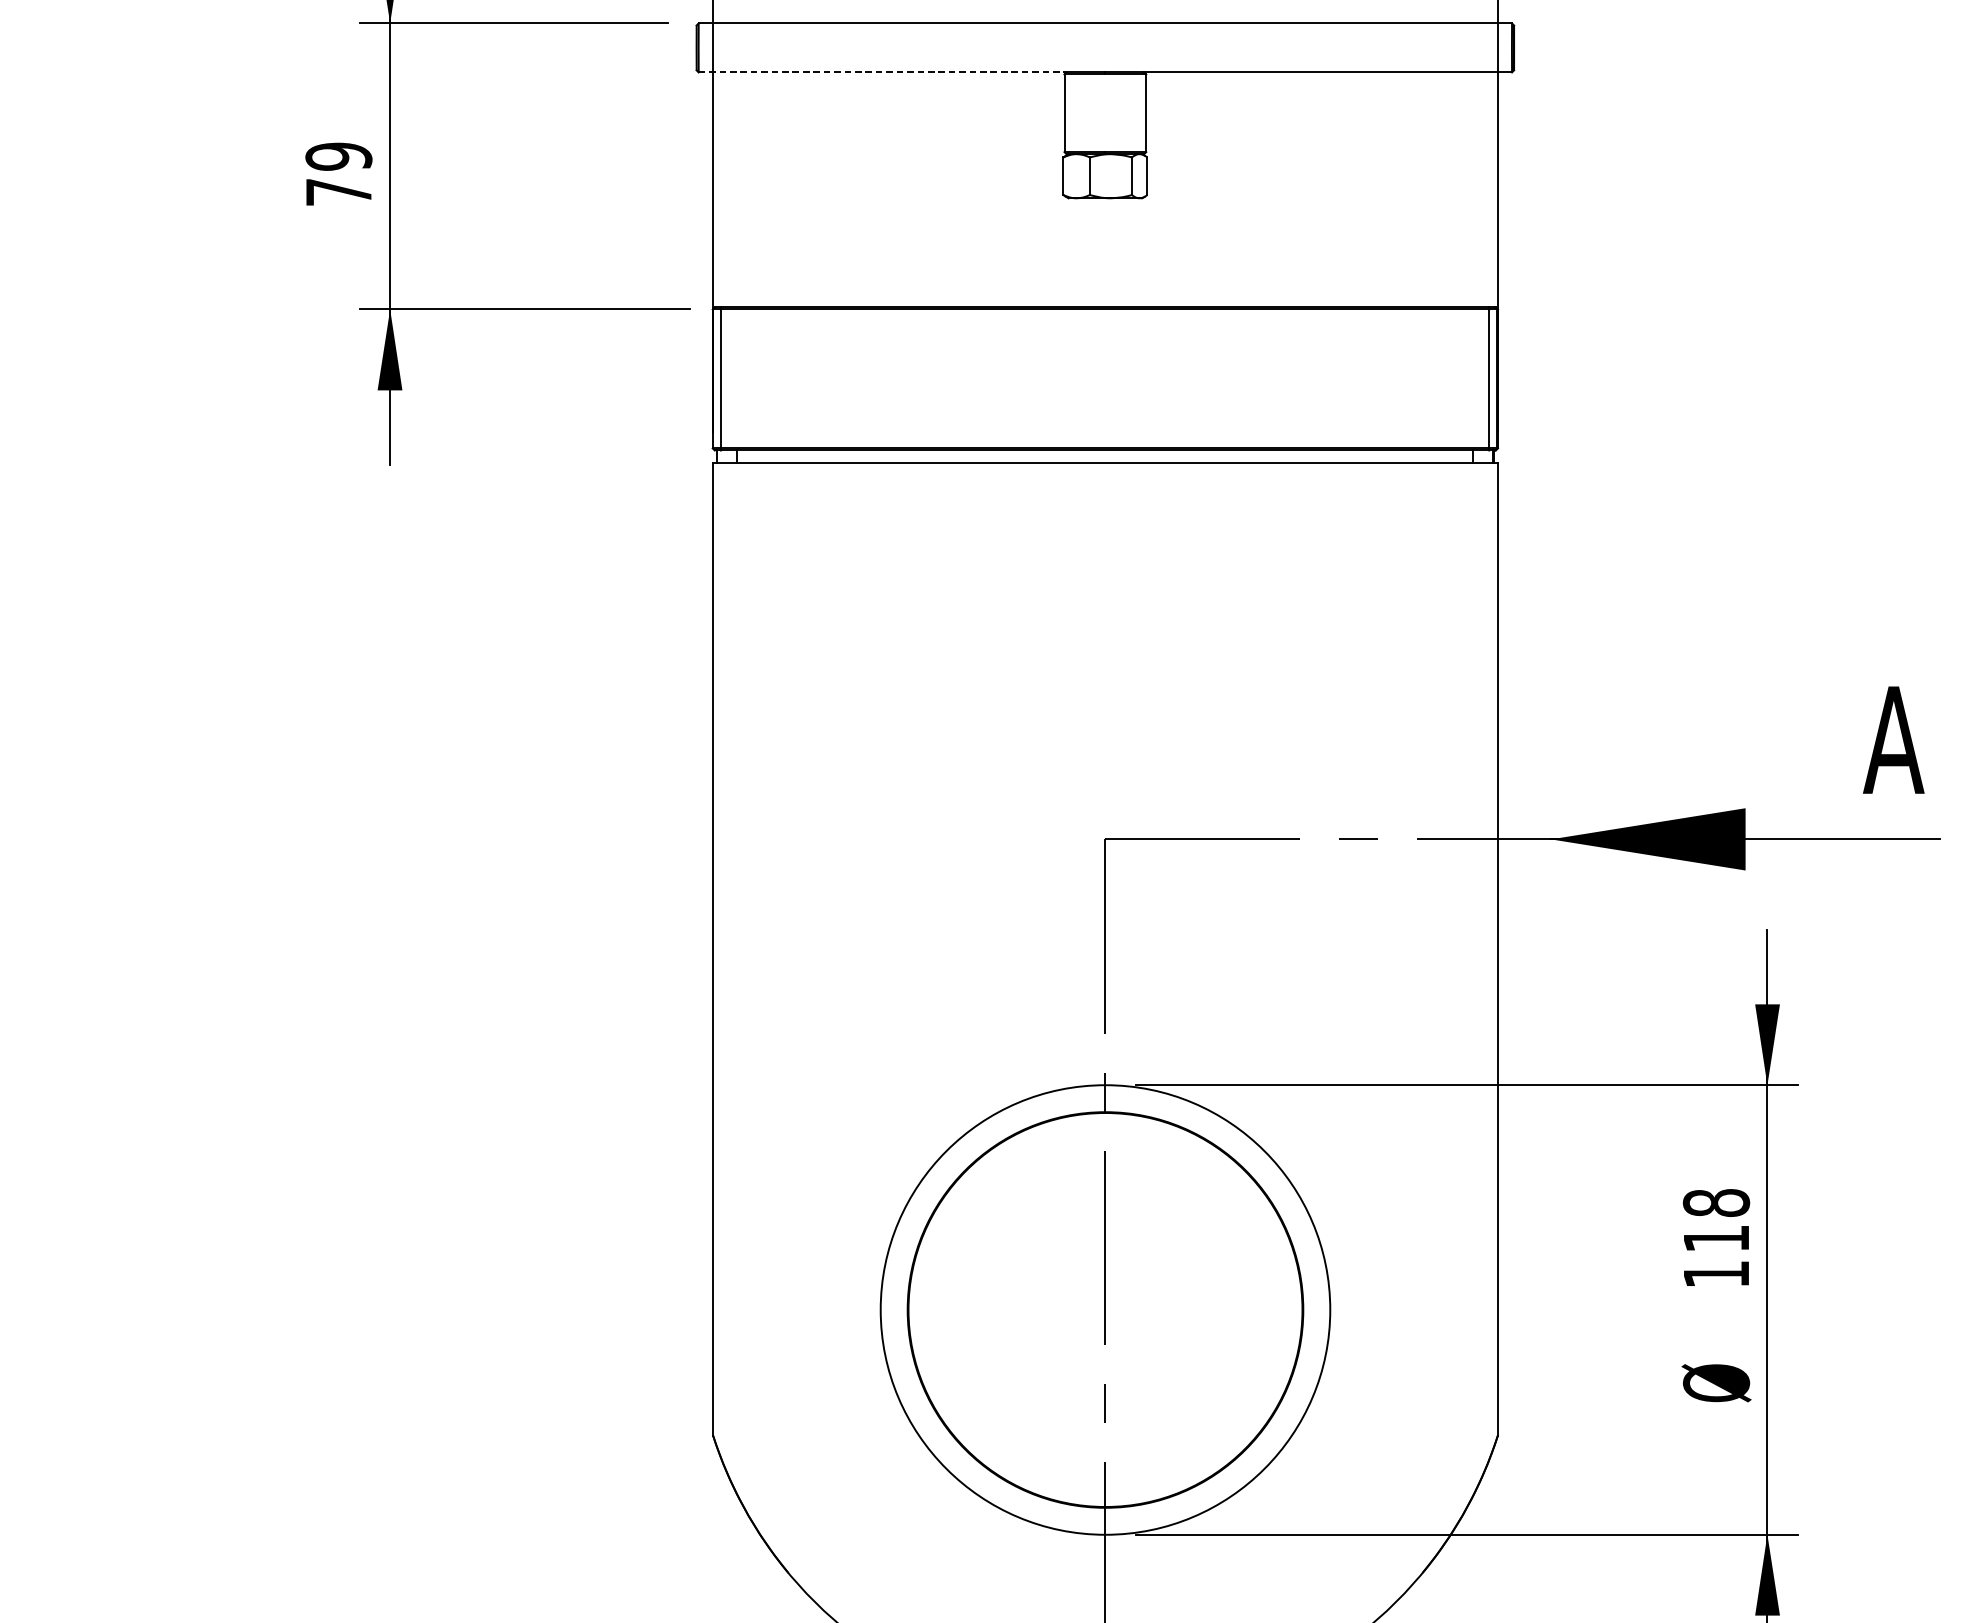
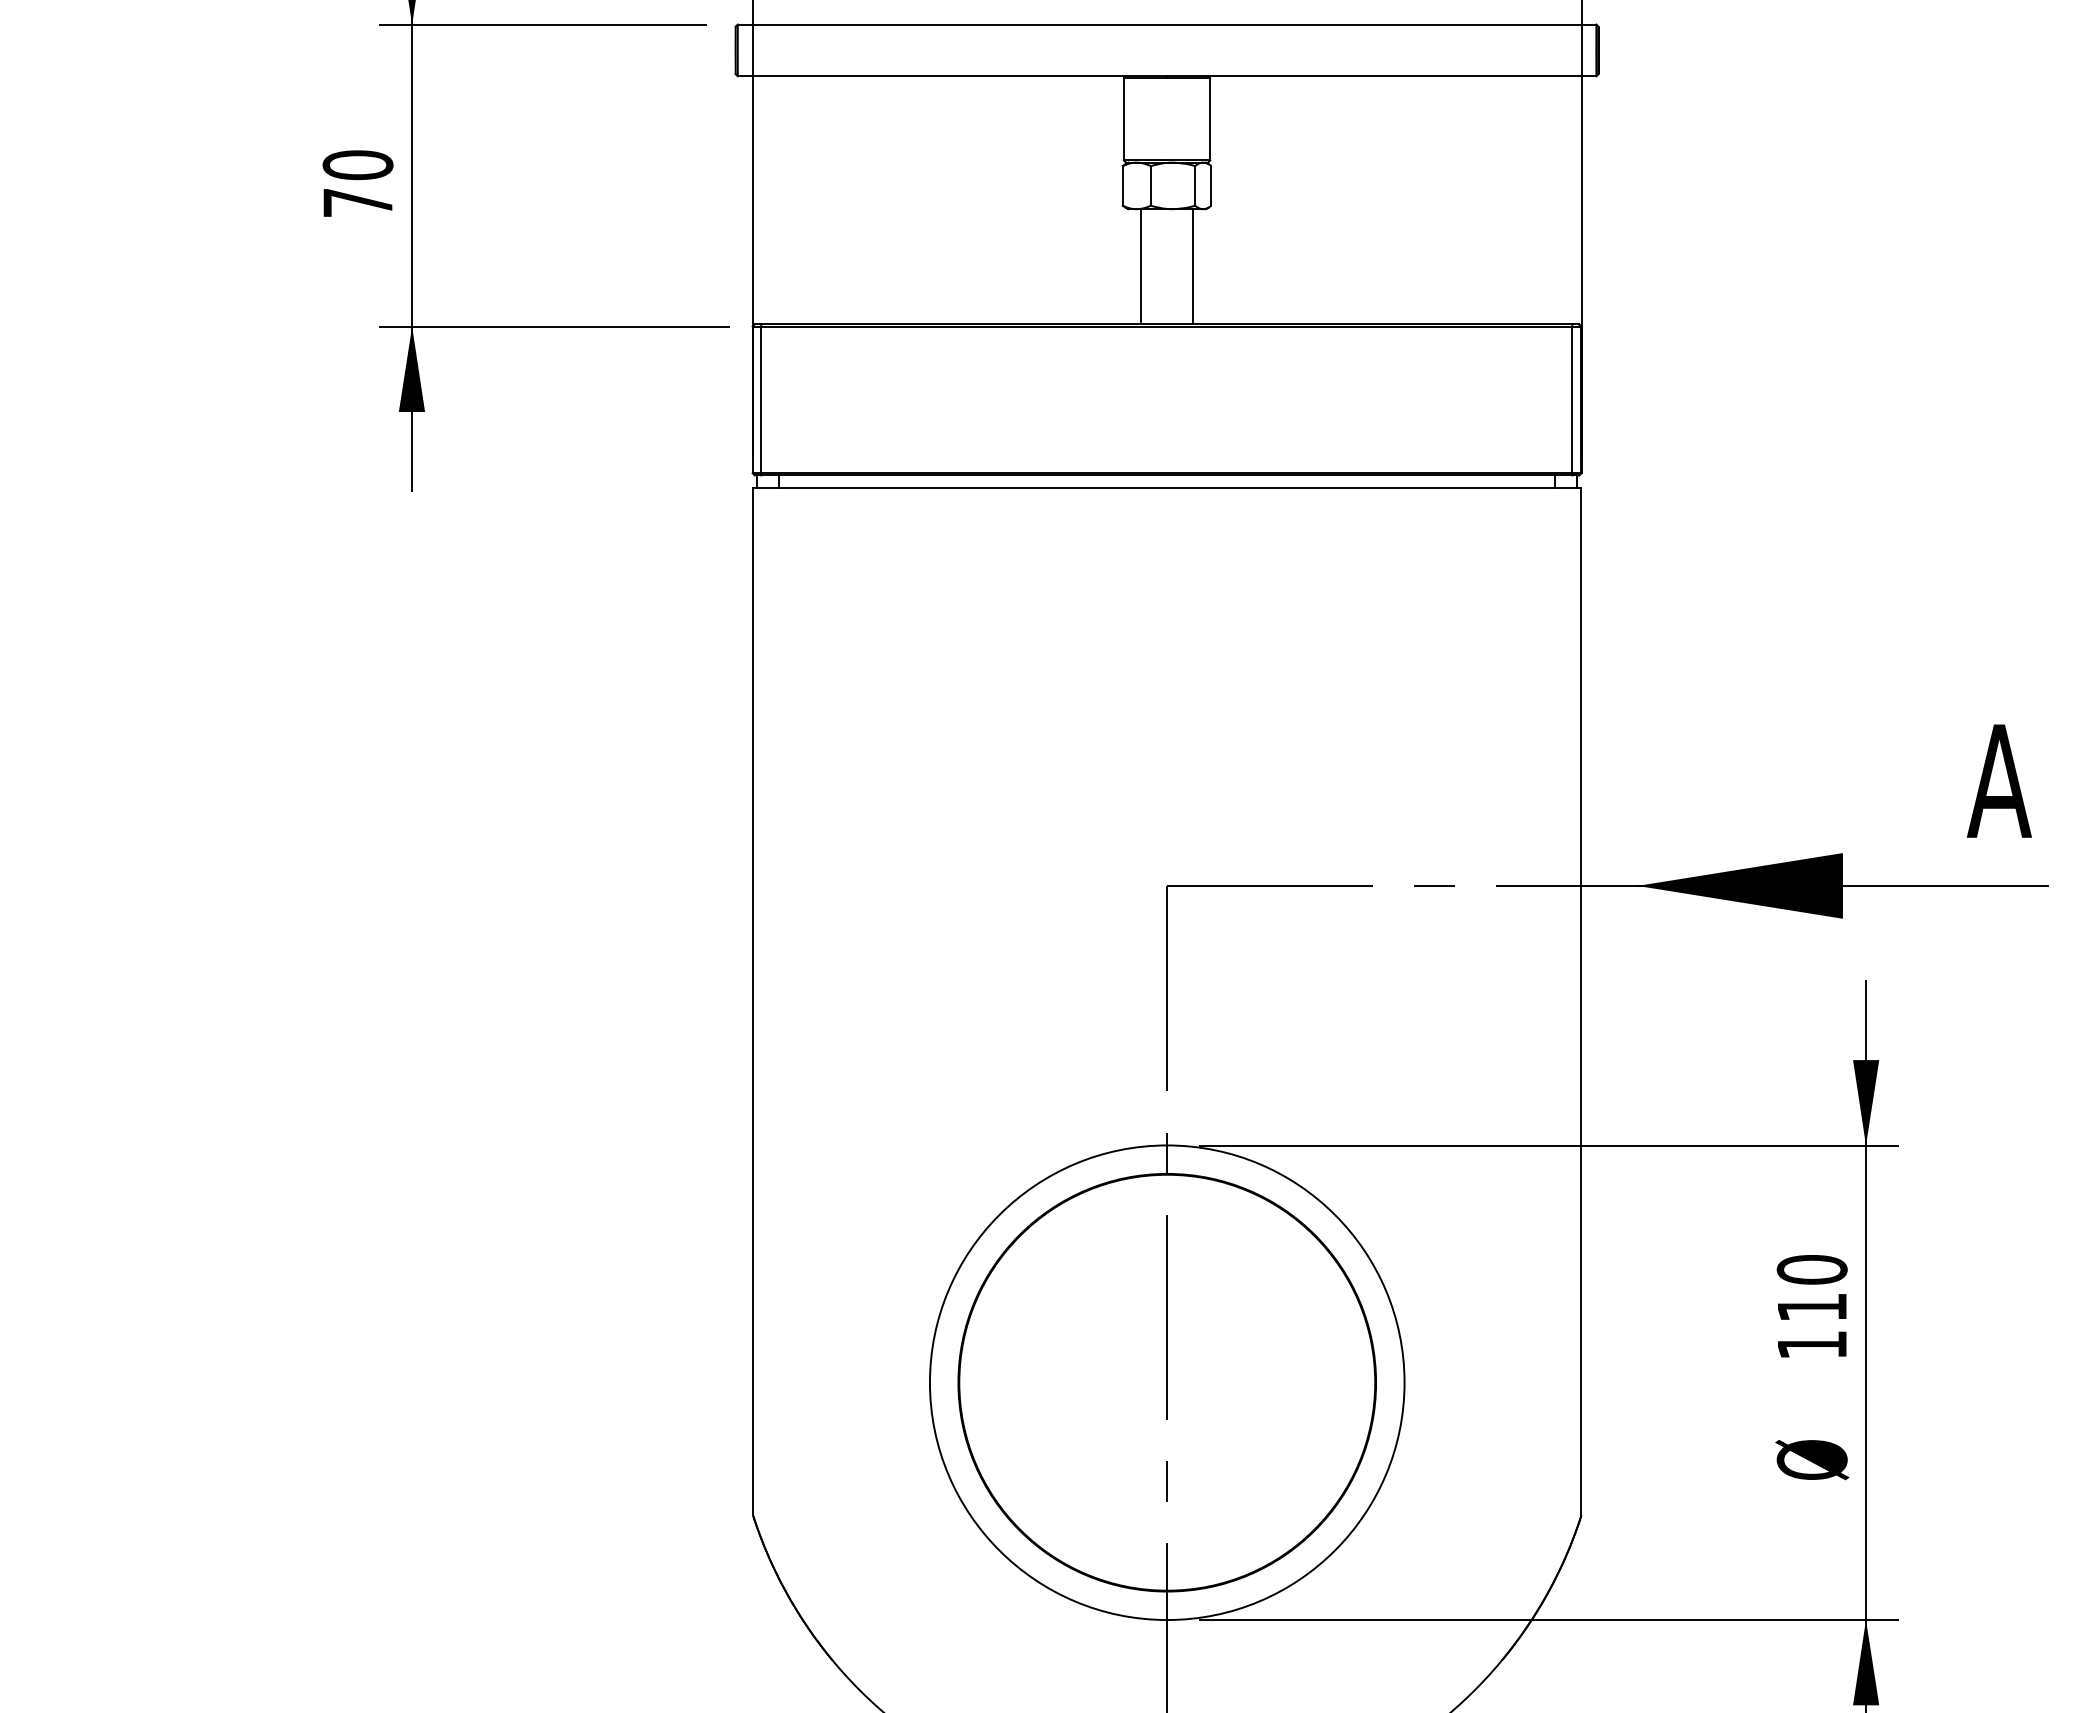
line: (883, 72) -> (932, 76), dashed -> solid
text: (338, 156) -> (357, 165), 79 -> 70
line: (1081, 252) -> (1141, 266), added
line: (1130, 252) -> (1193, 266), added
text: (1716, 1202) -> (1812, 1269), 118 -> 110

